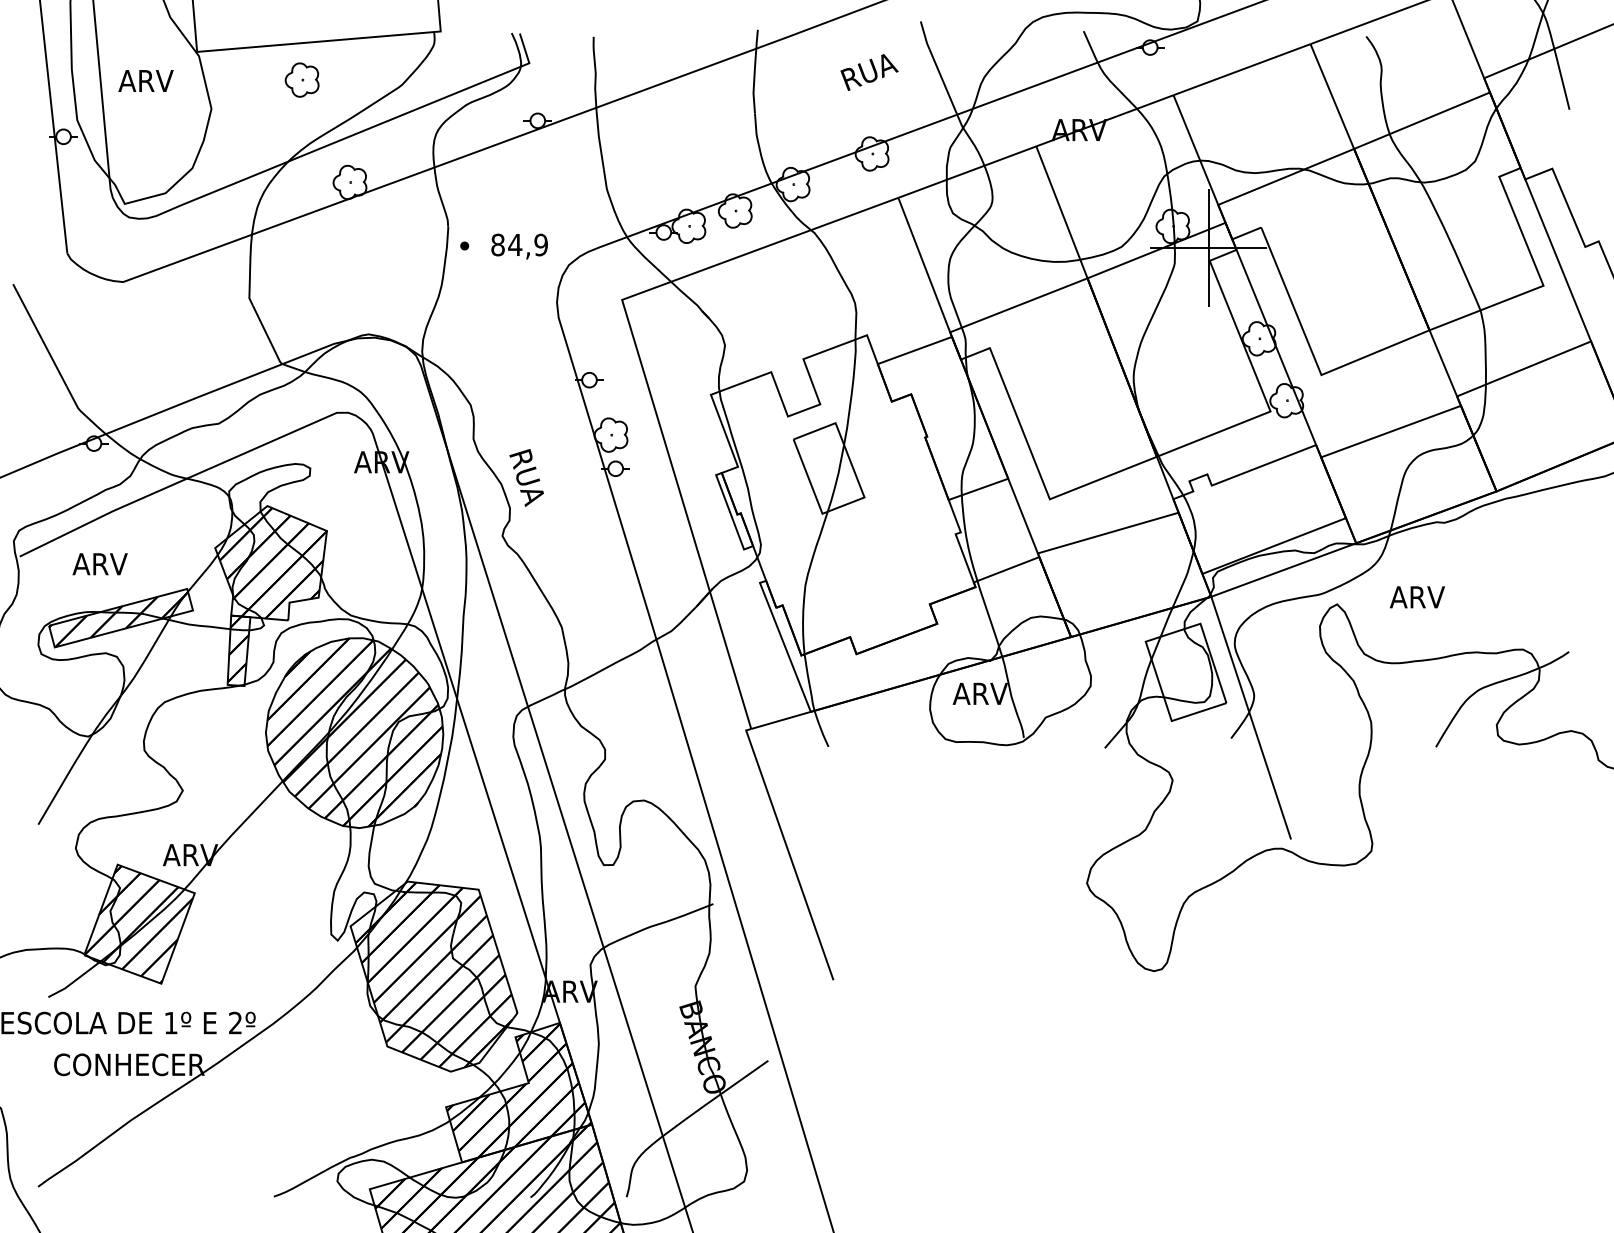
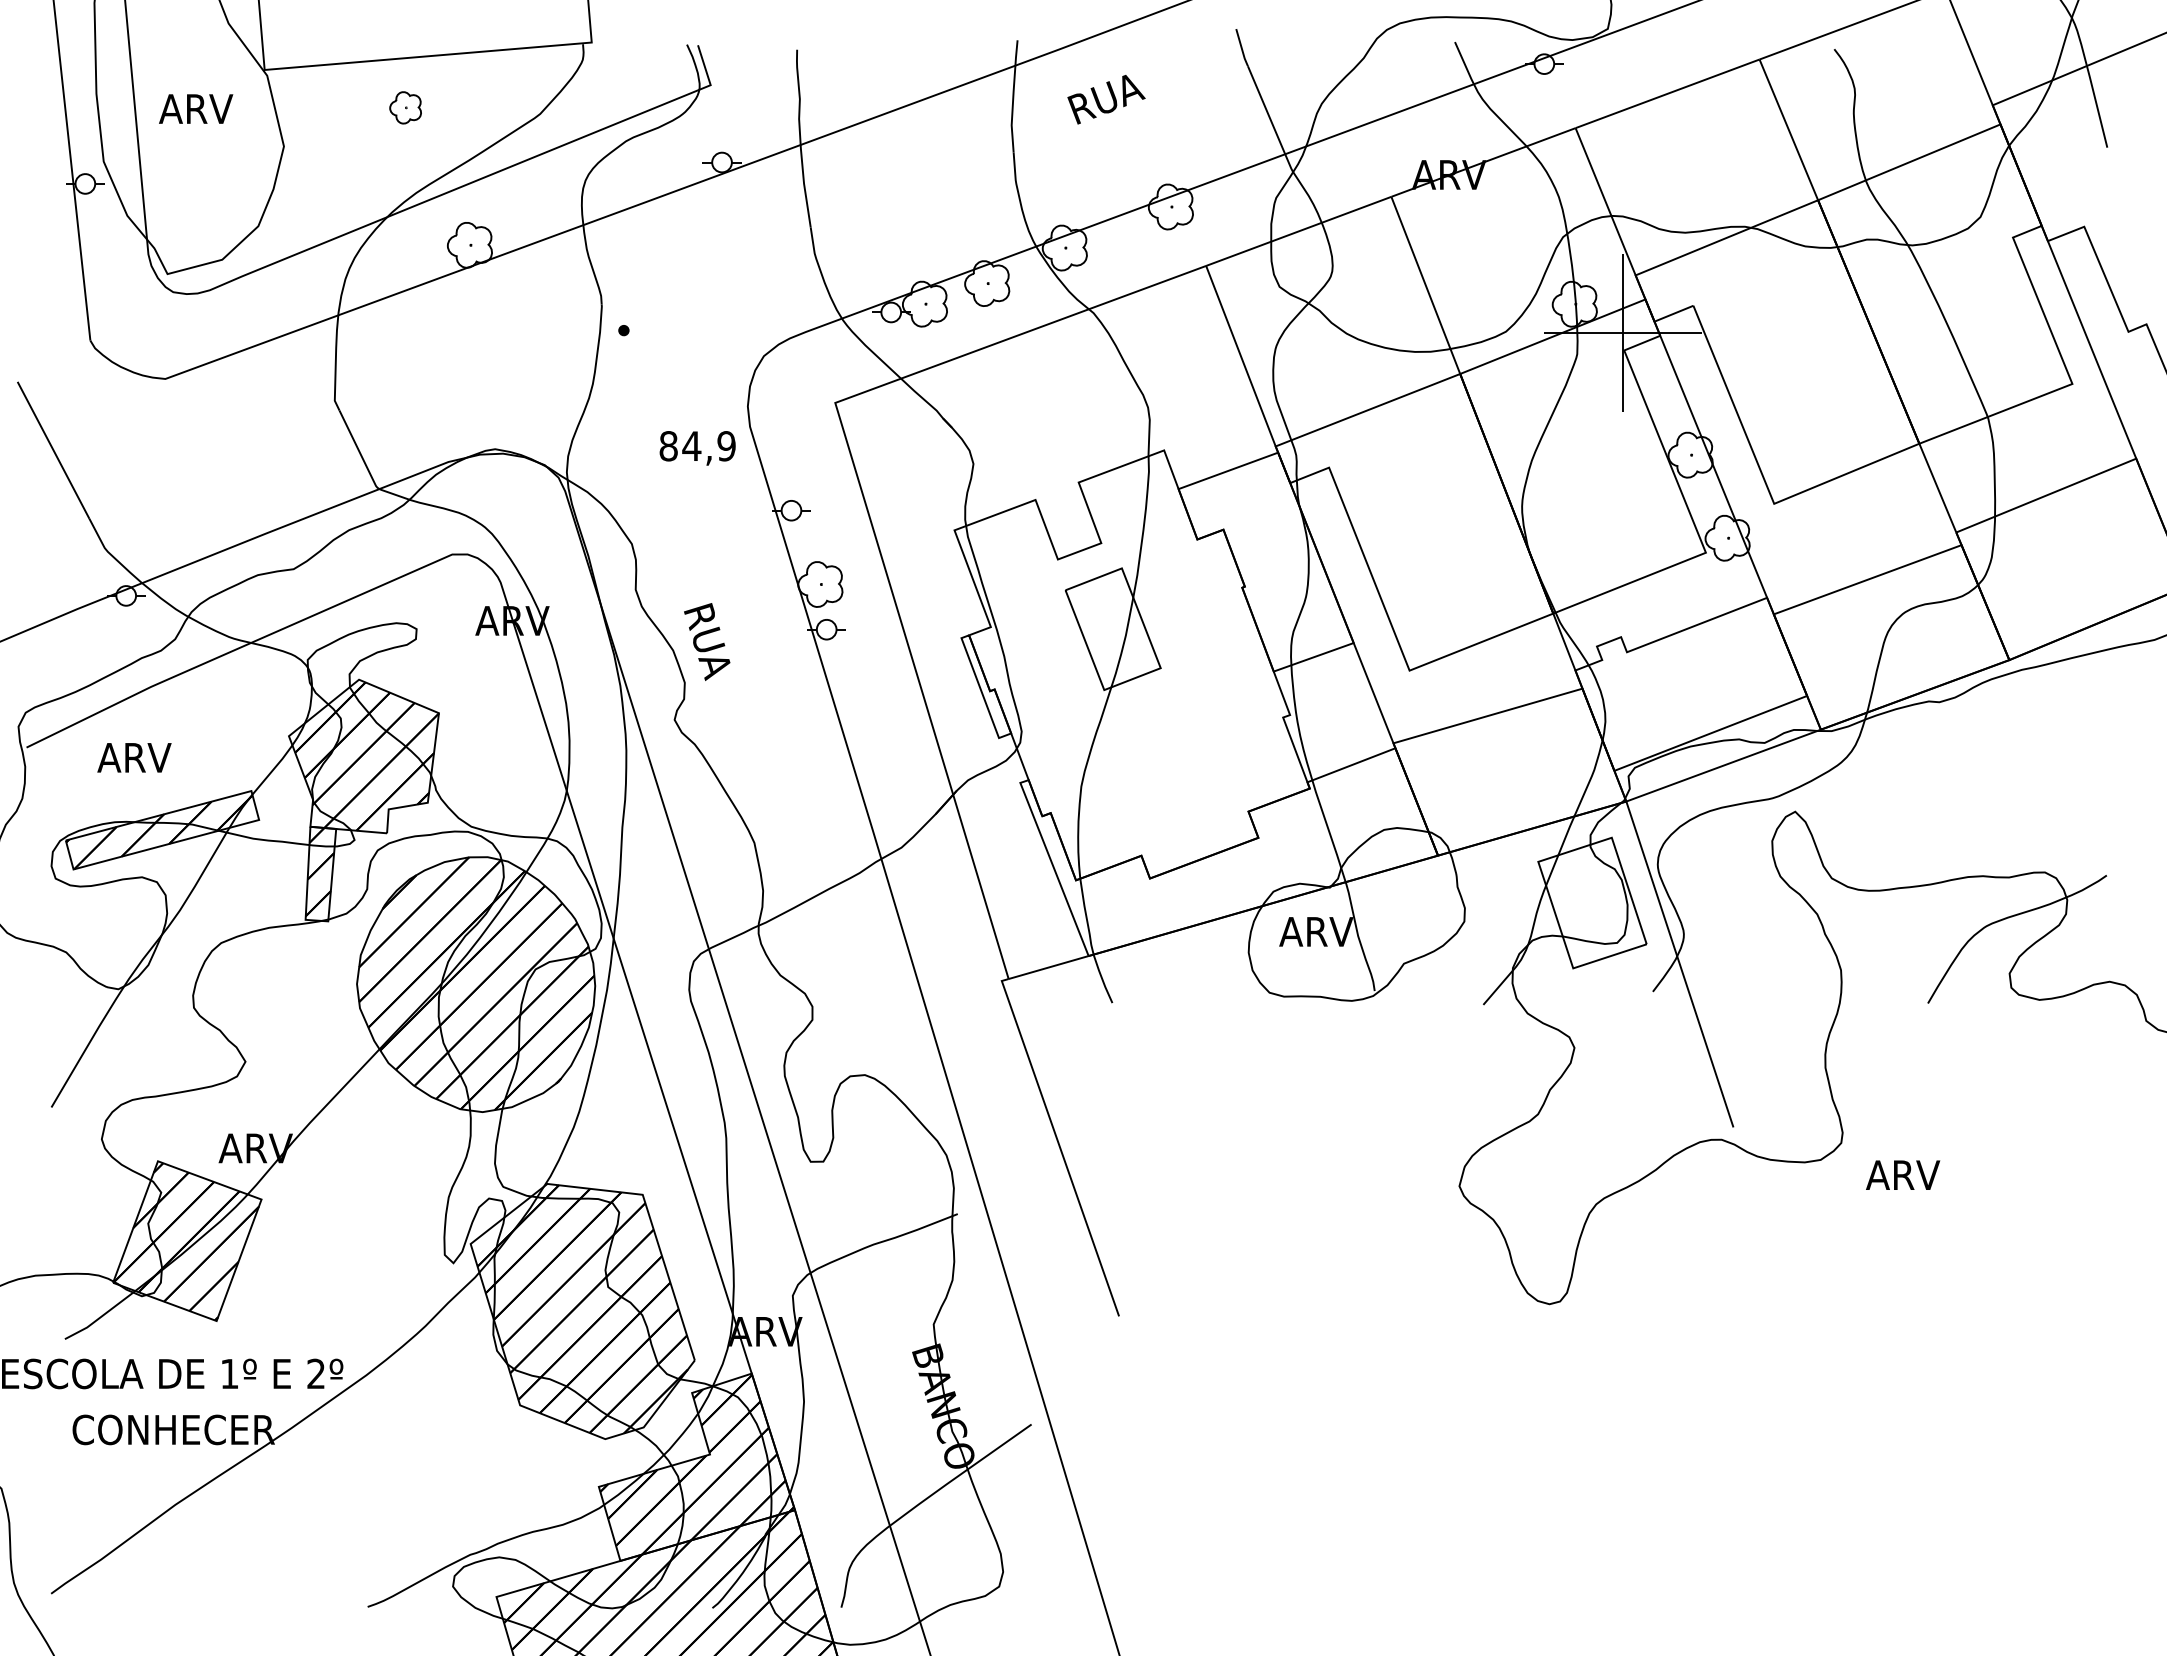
text: (869, 72) -> (1106, 99), moved
part: (302, 79) -> (405, 107), size x0.7
text: (519, 246) -> (697, 448), moved
text: (1417, 596) -> (1903, 1174), moved

